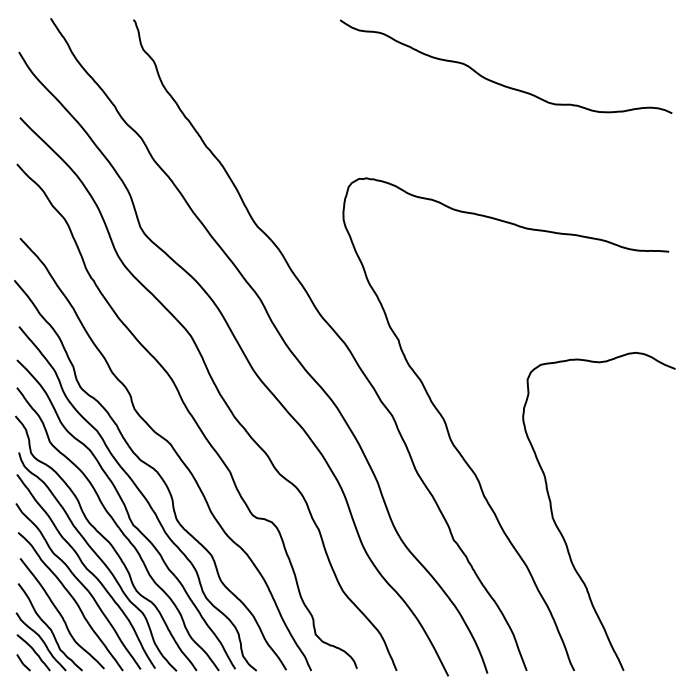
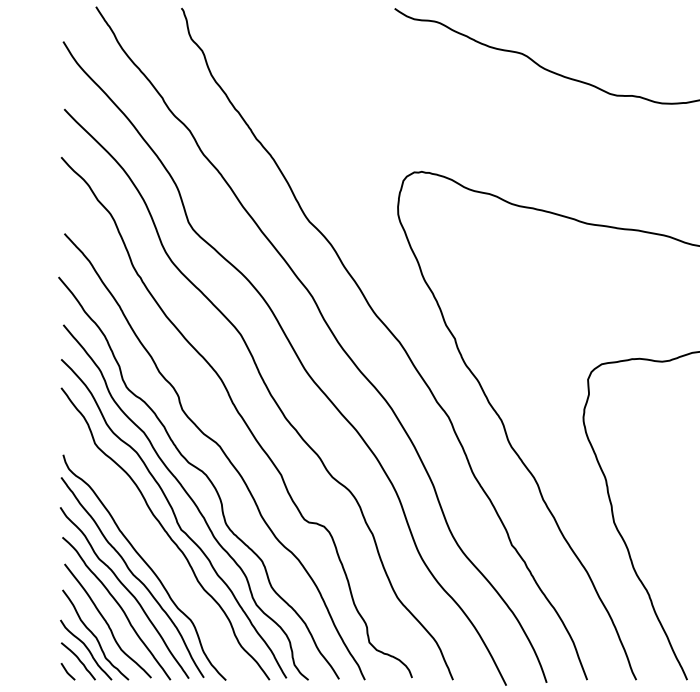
curve: (107, 542) -> (154, 547), removed

